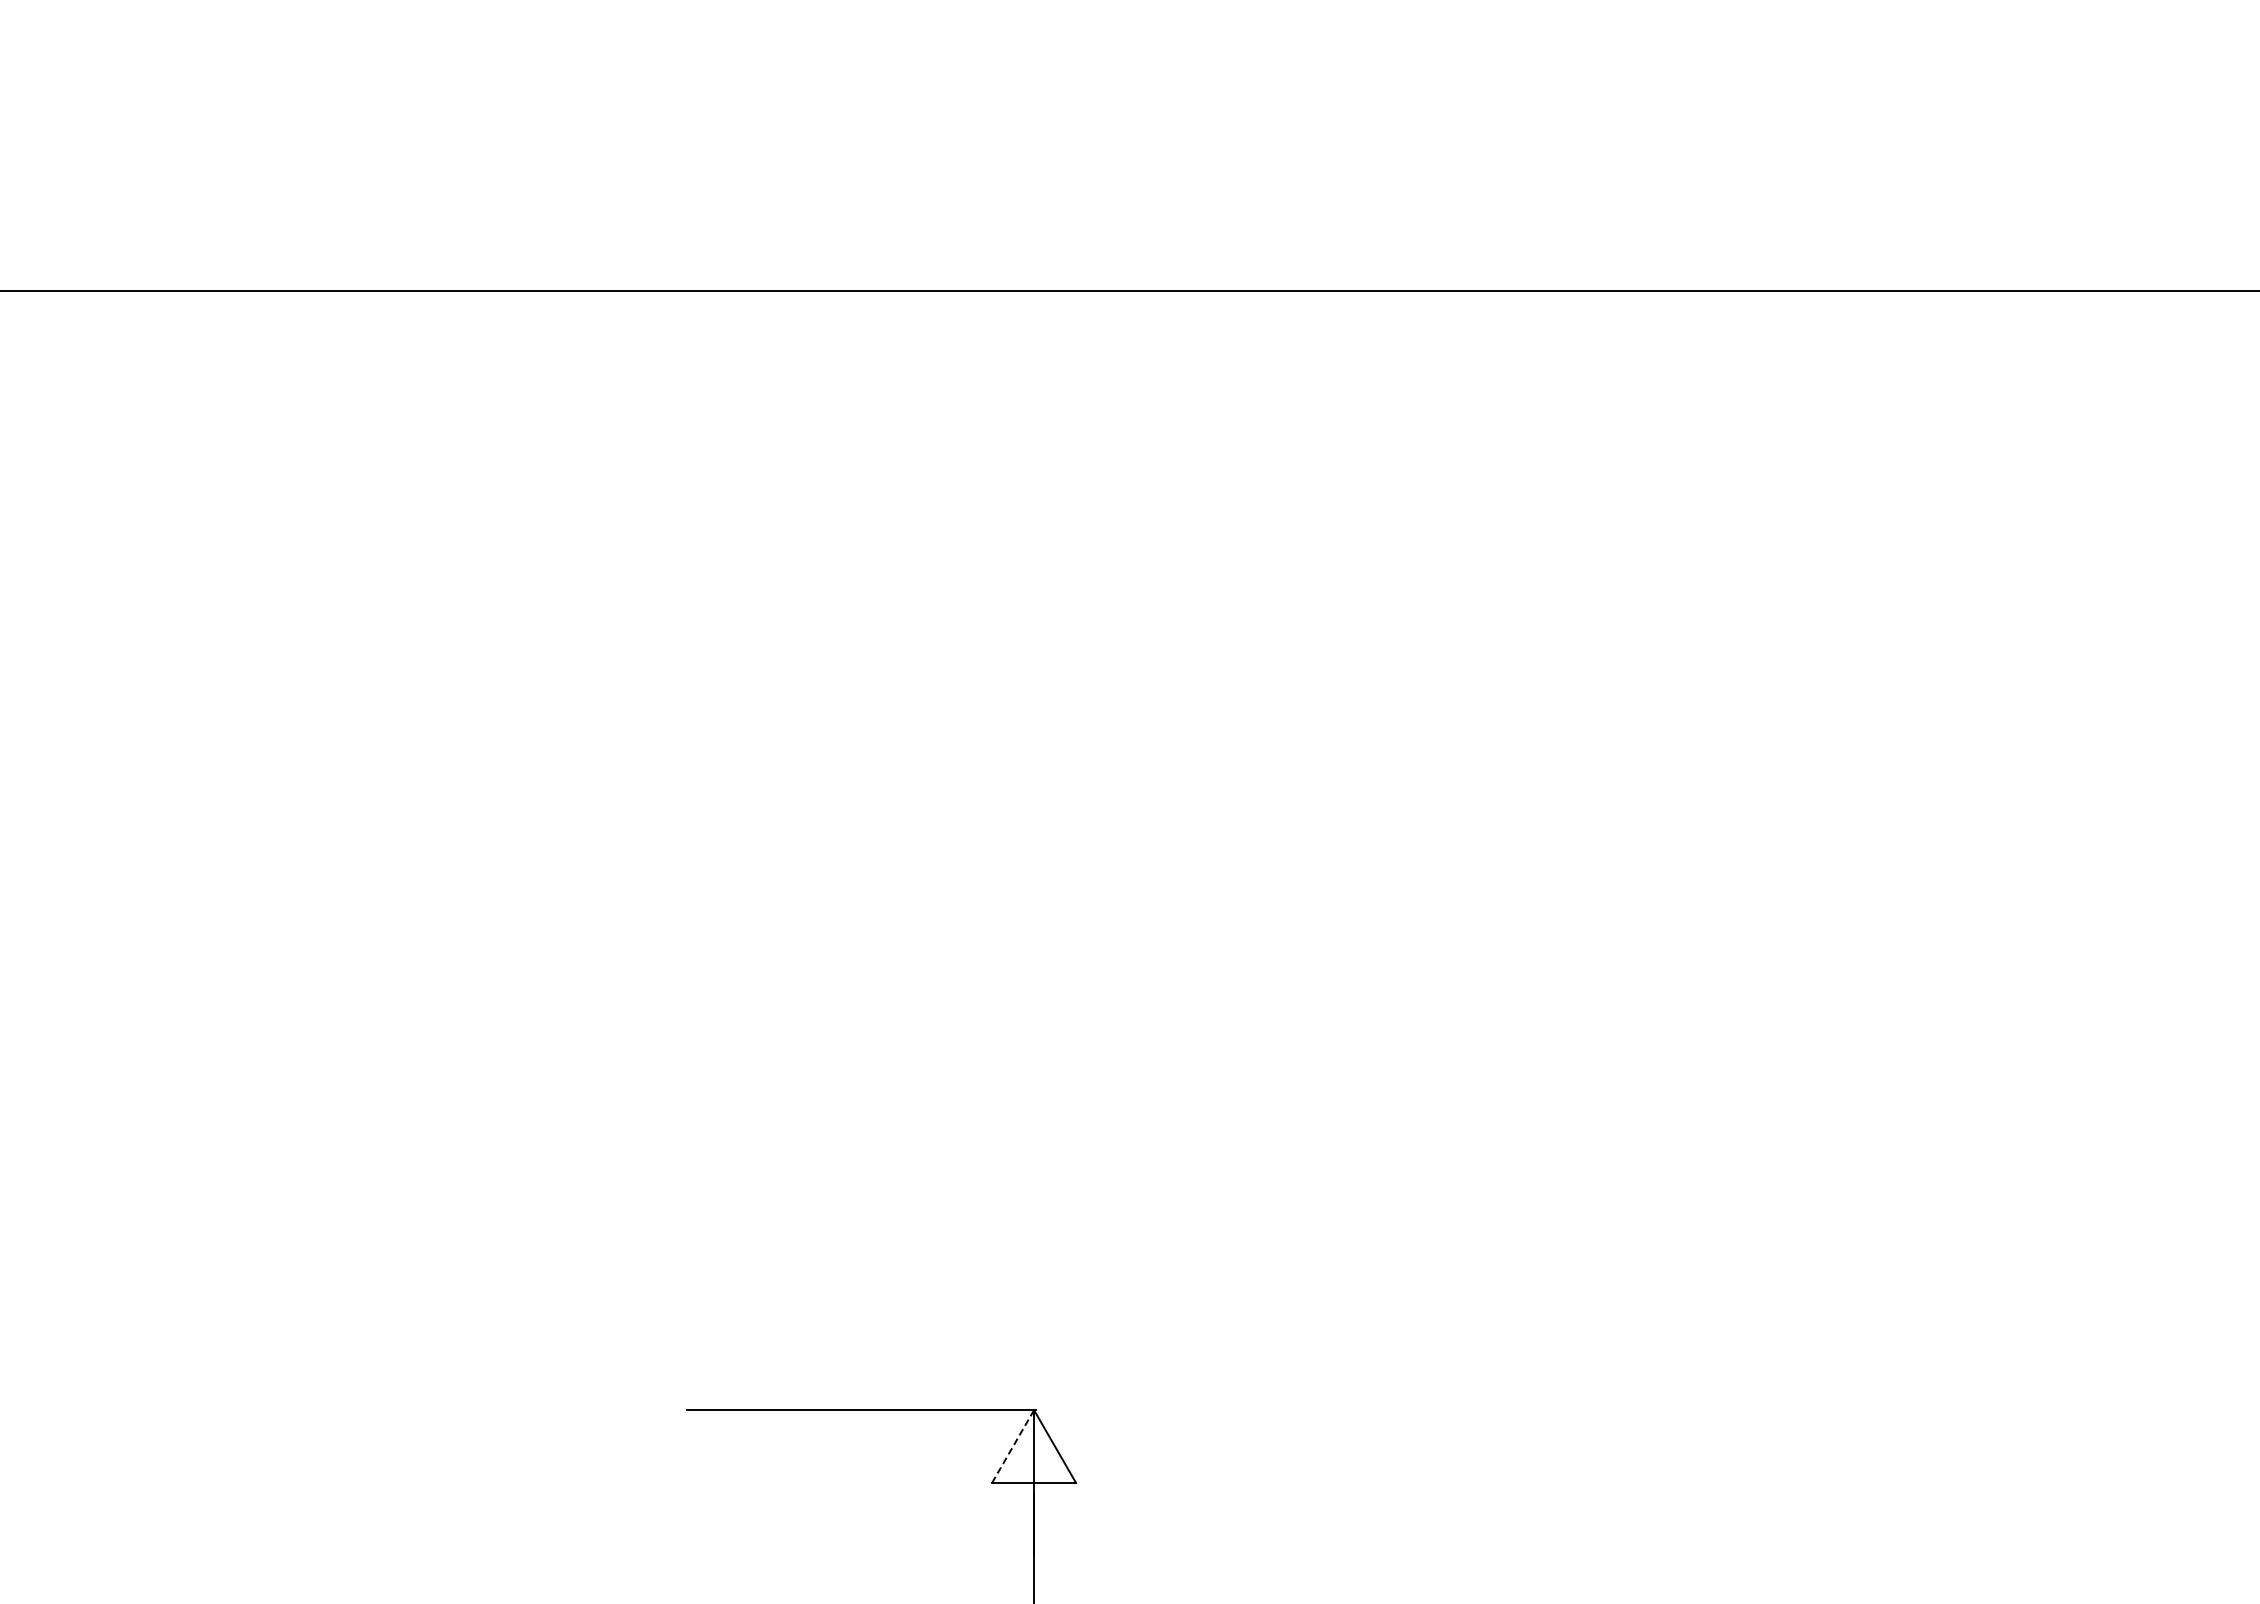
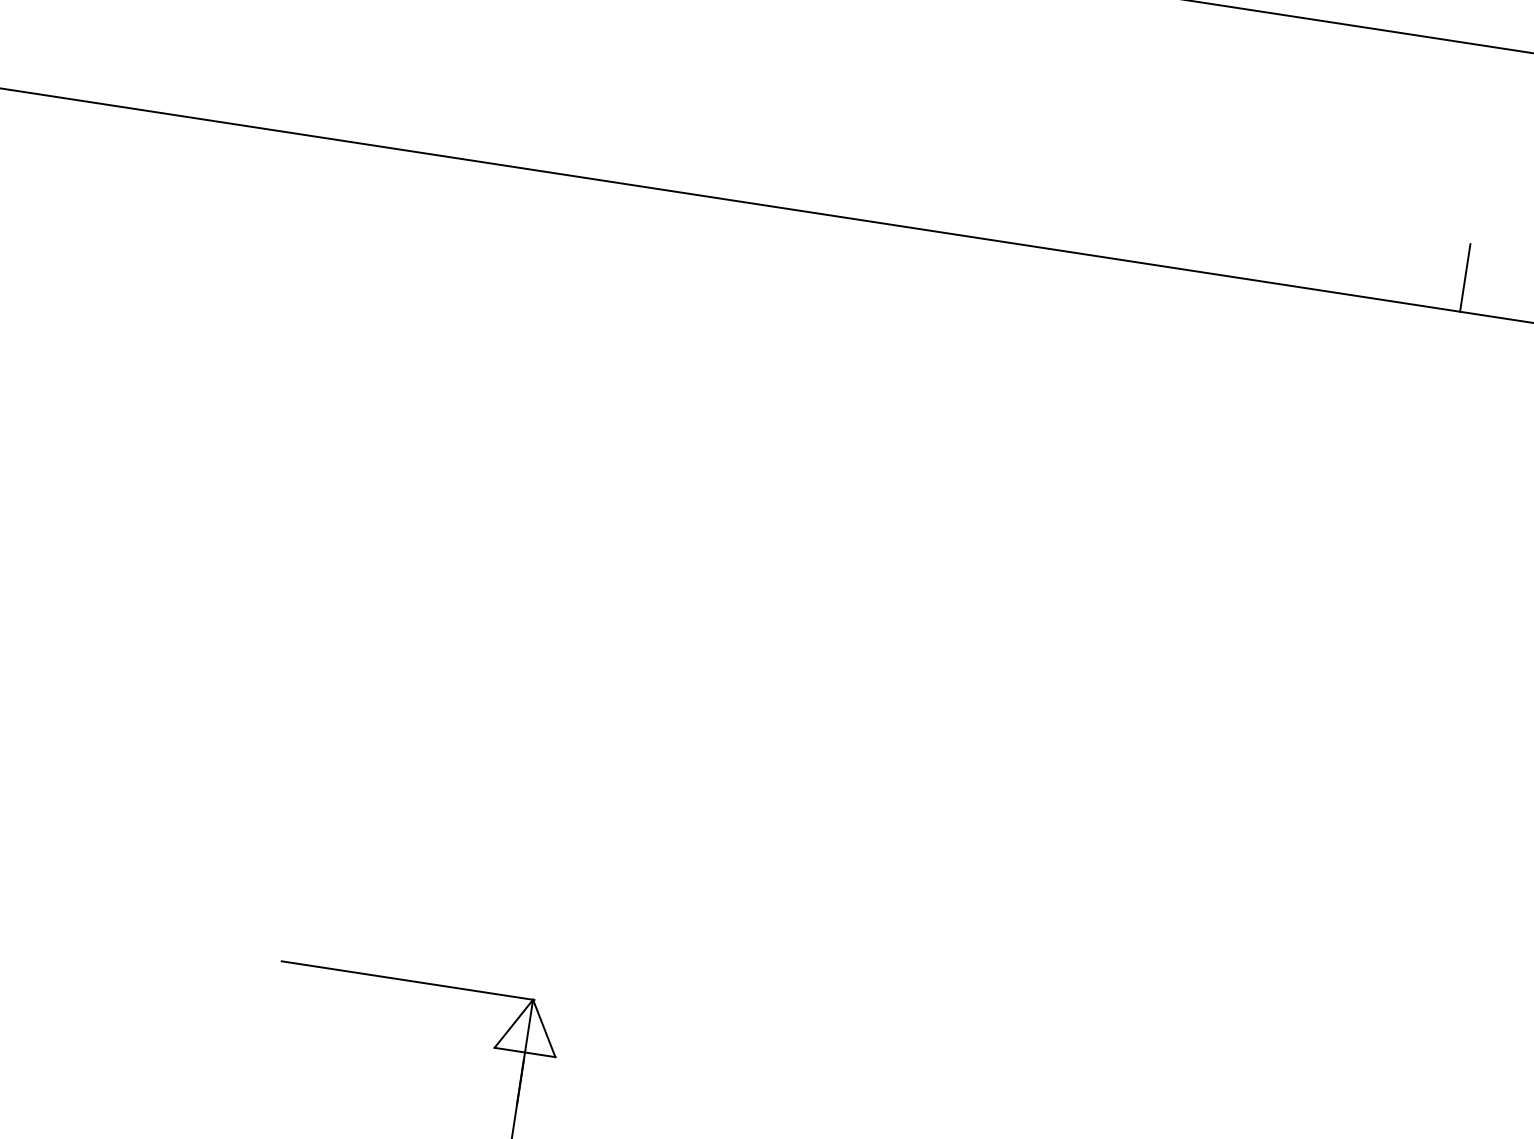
line: (2142, 243) -> (1465, 277), added
line: (1013, 1446) -> (514, 1023), dashed -> solid

